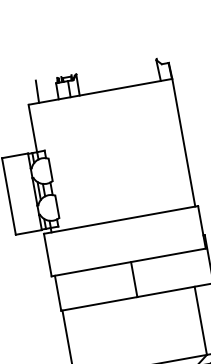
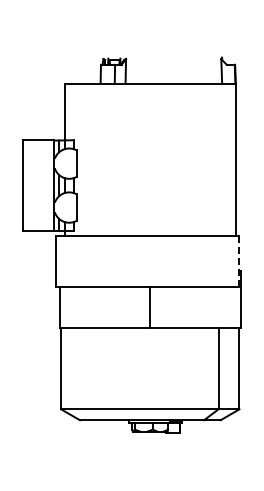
line: (37, 91) -> (77, 70), removed
line: (202, 227) -> (239, 261), solid -> dashed

